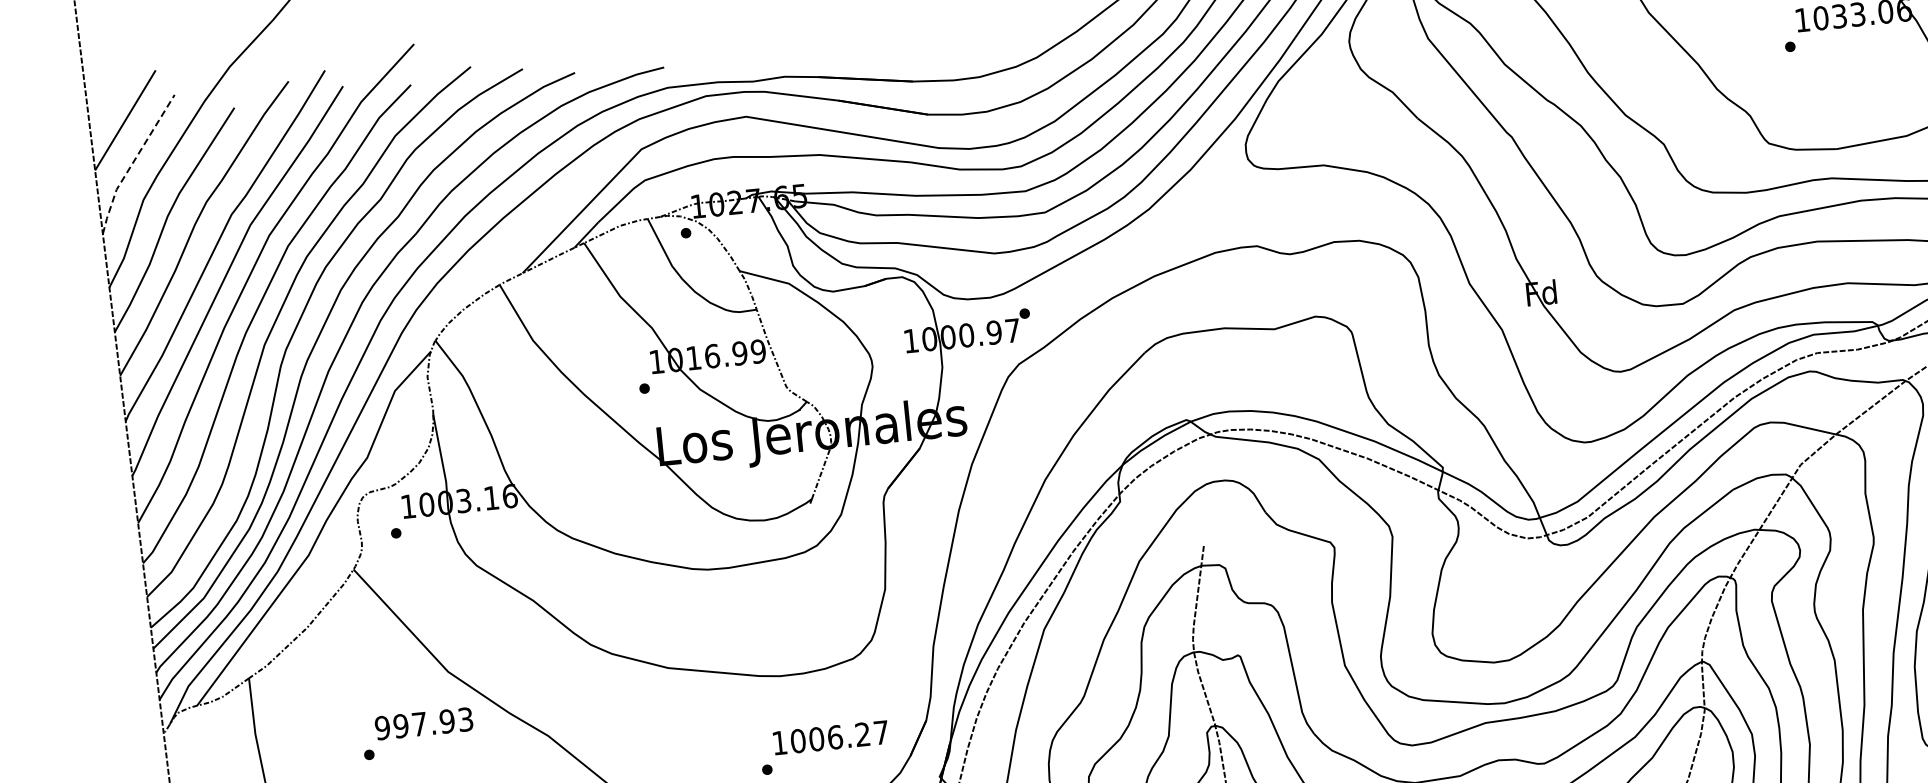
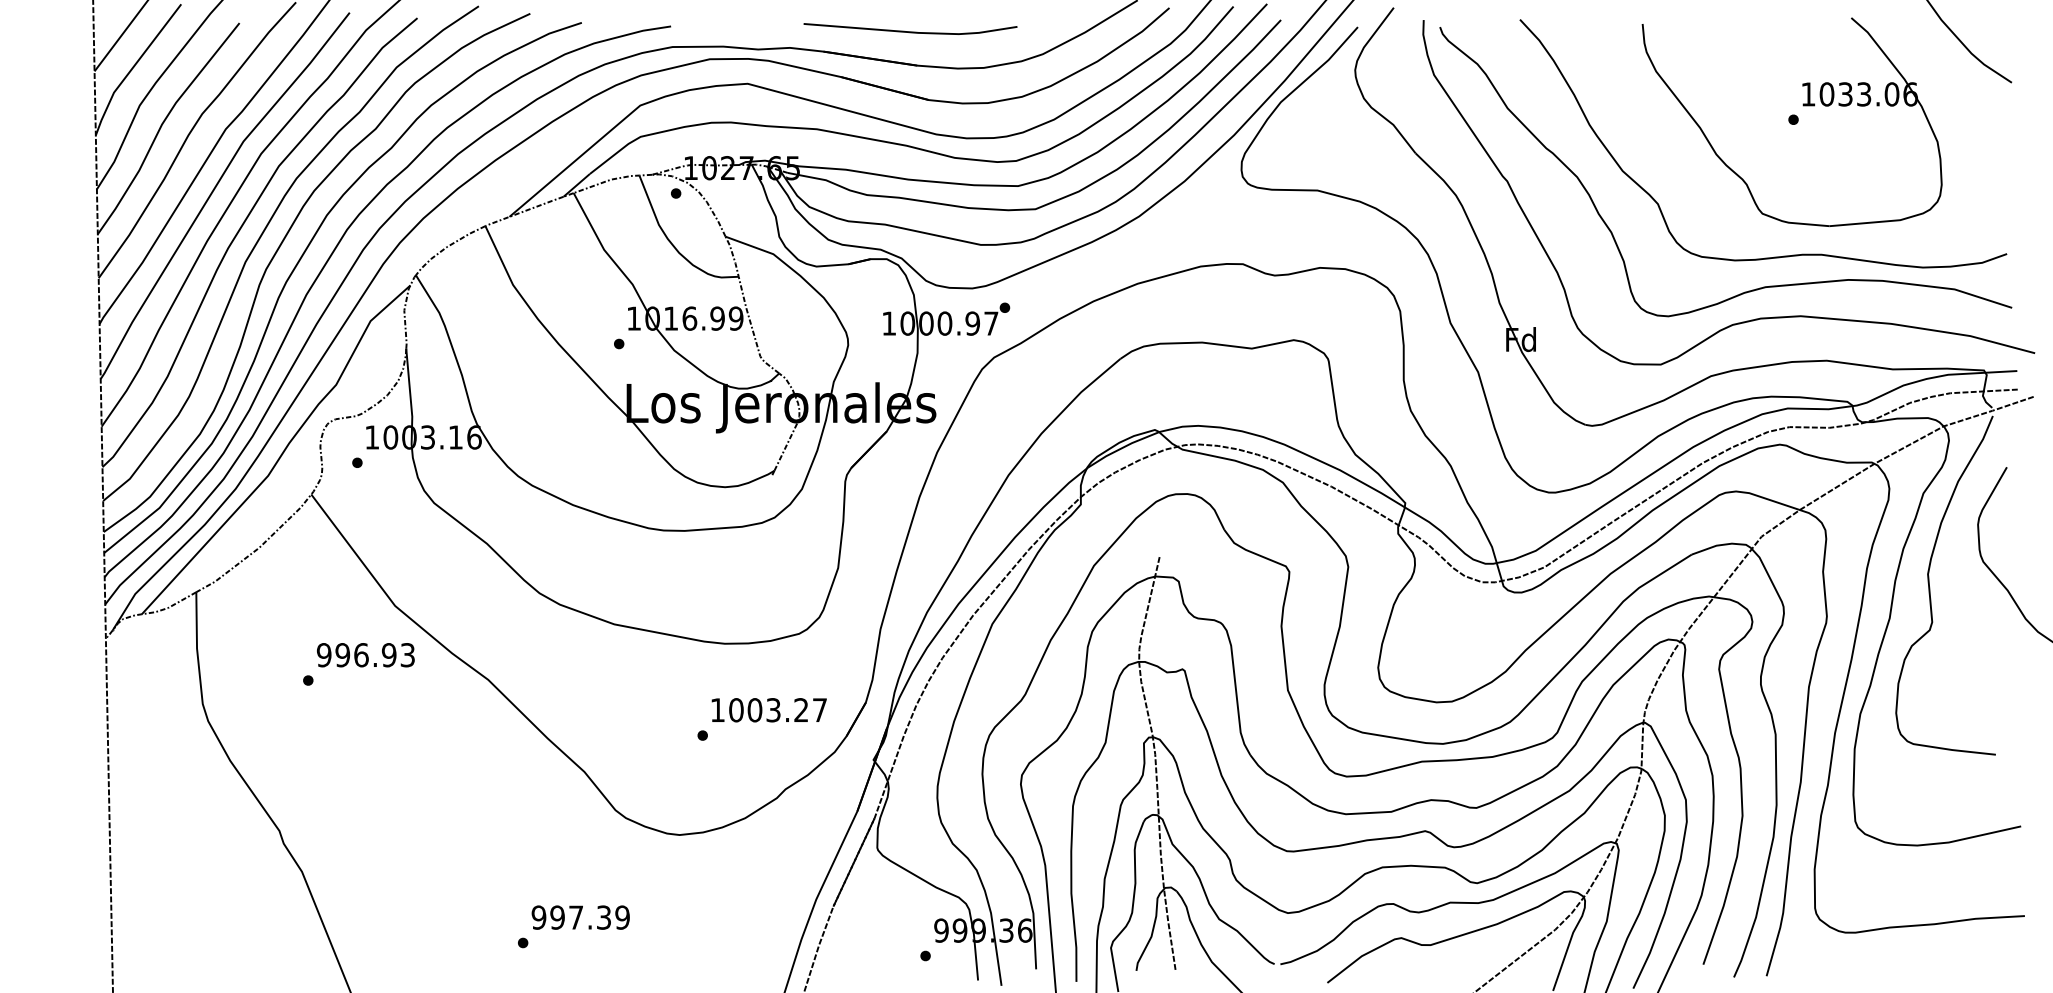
line: (902, 48) -> (910, 31), added
line: (132, 163) -> (132, 68), dashed -> solid
text: (419, 724) -> (361, 655), 997.93 -> 996.93
text: (835, 737) -> (773, 710), 1006.27 -> 1003.27

